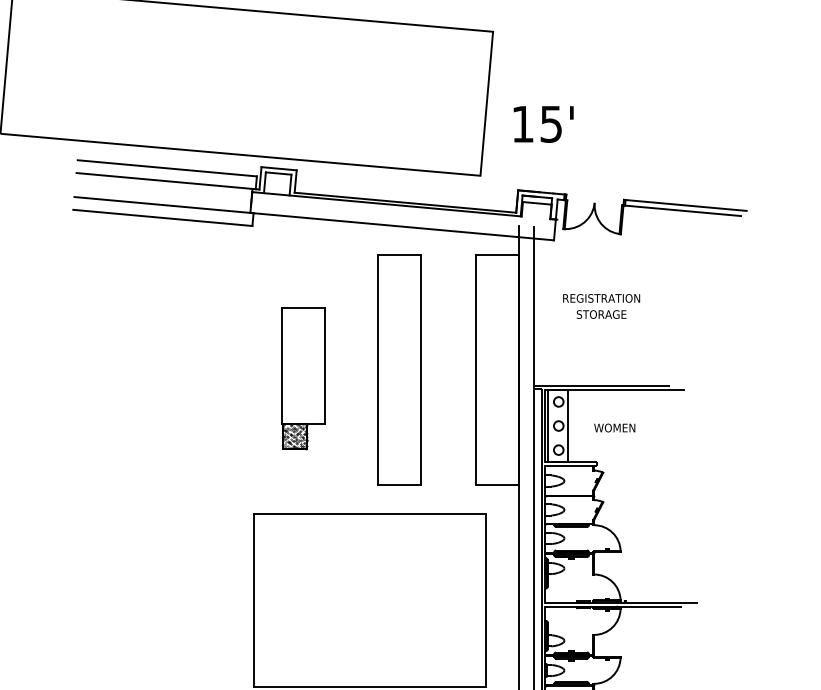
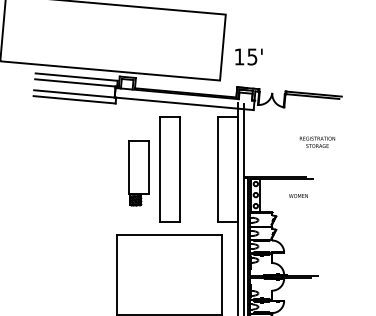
text: (601, 304) -> (317, 141), moved
part: (398, 370) -> (169, 169), moved
text: (614, 426) -> (298, 195), moved

